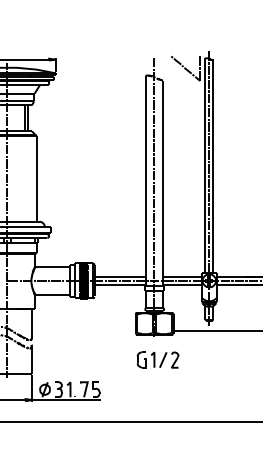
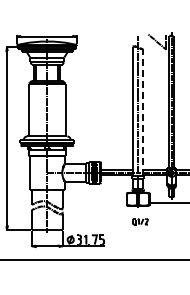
line: (163, 182) -> (143, 112), solid -> dashed
part: (158, 359) -> (140, 221), size x0.6

